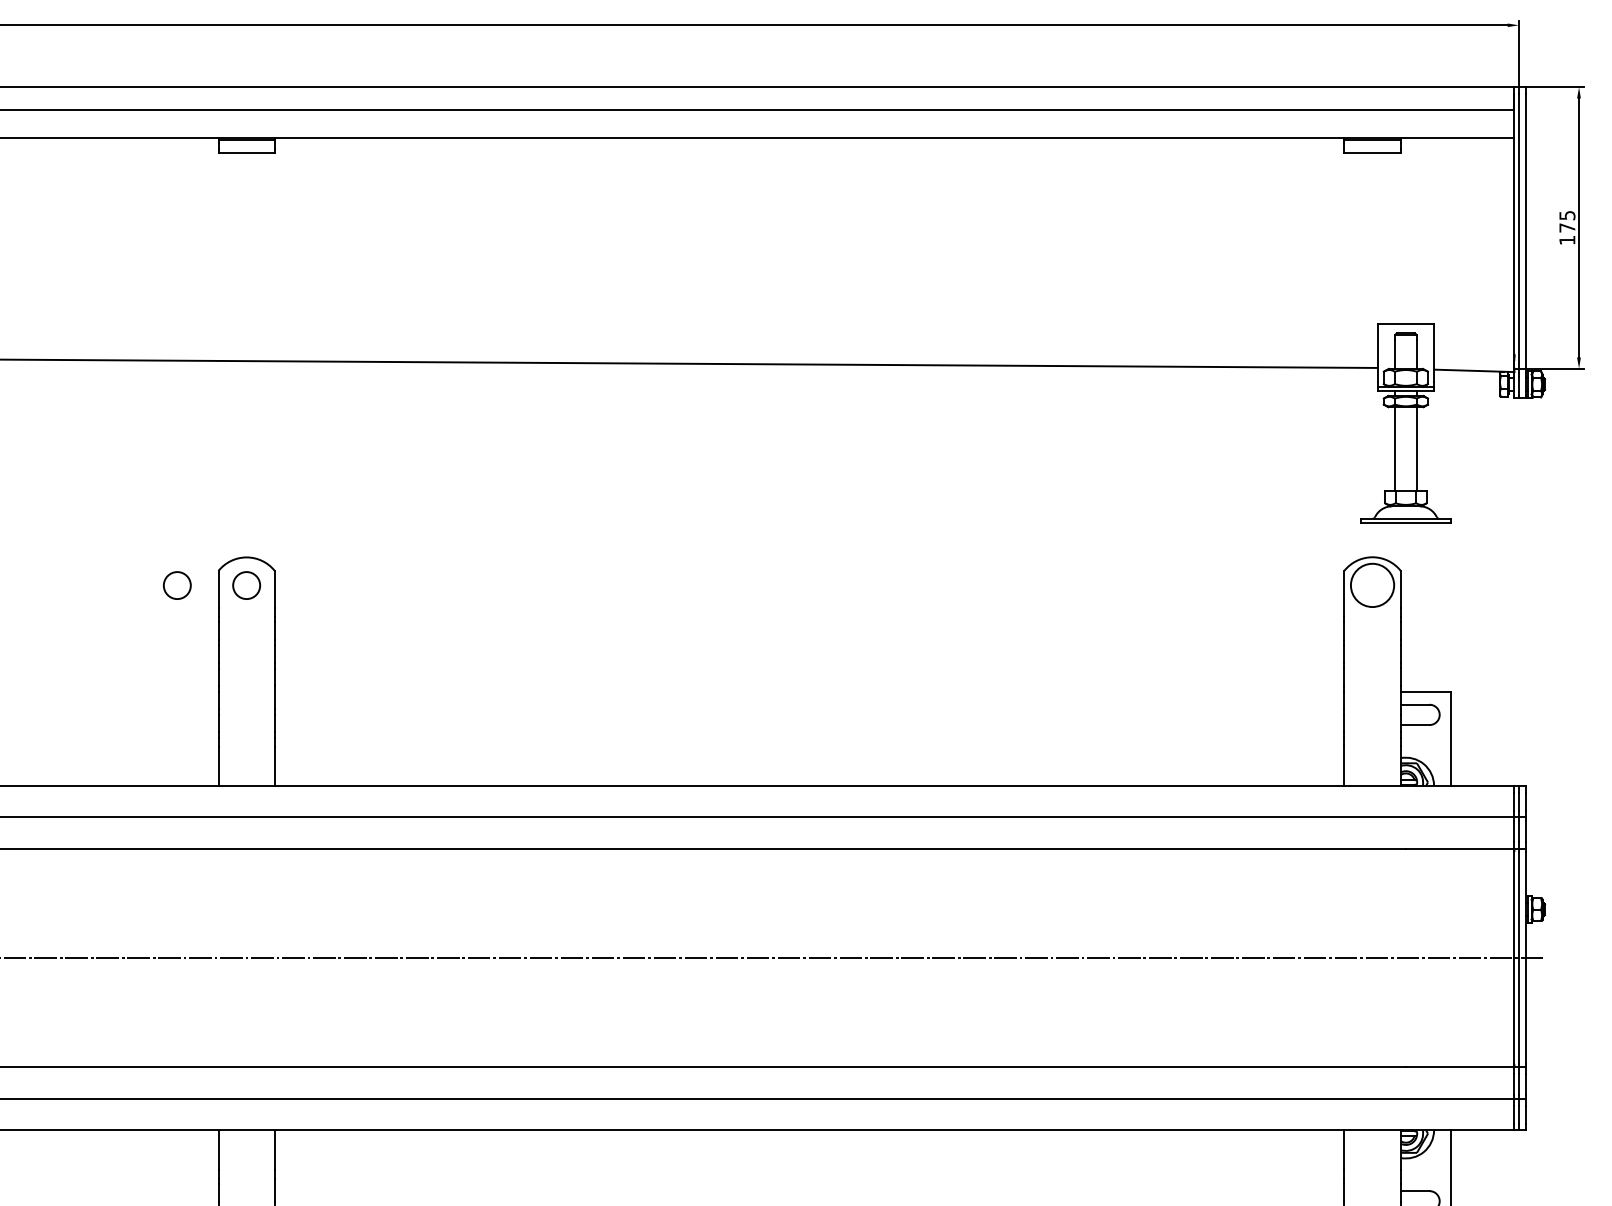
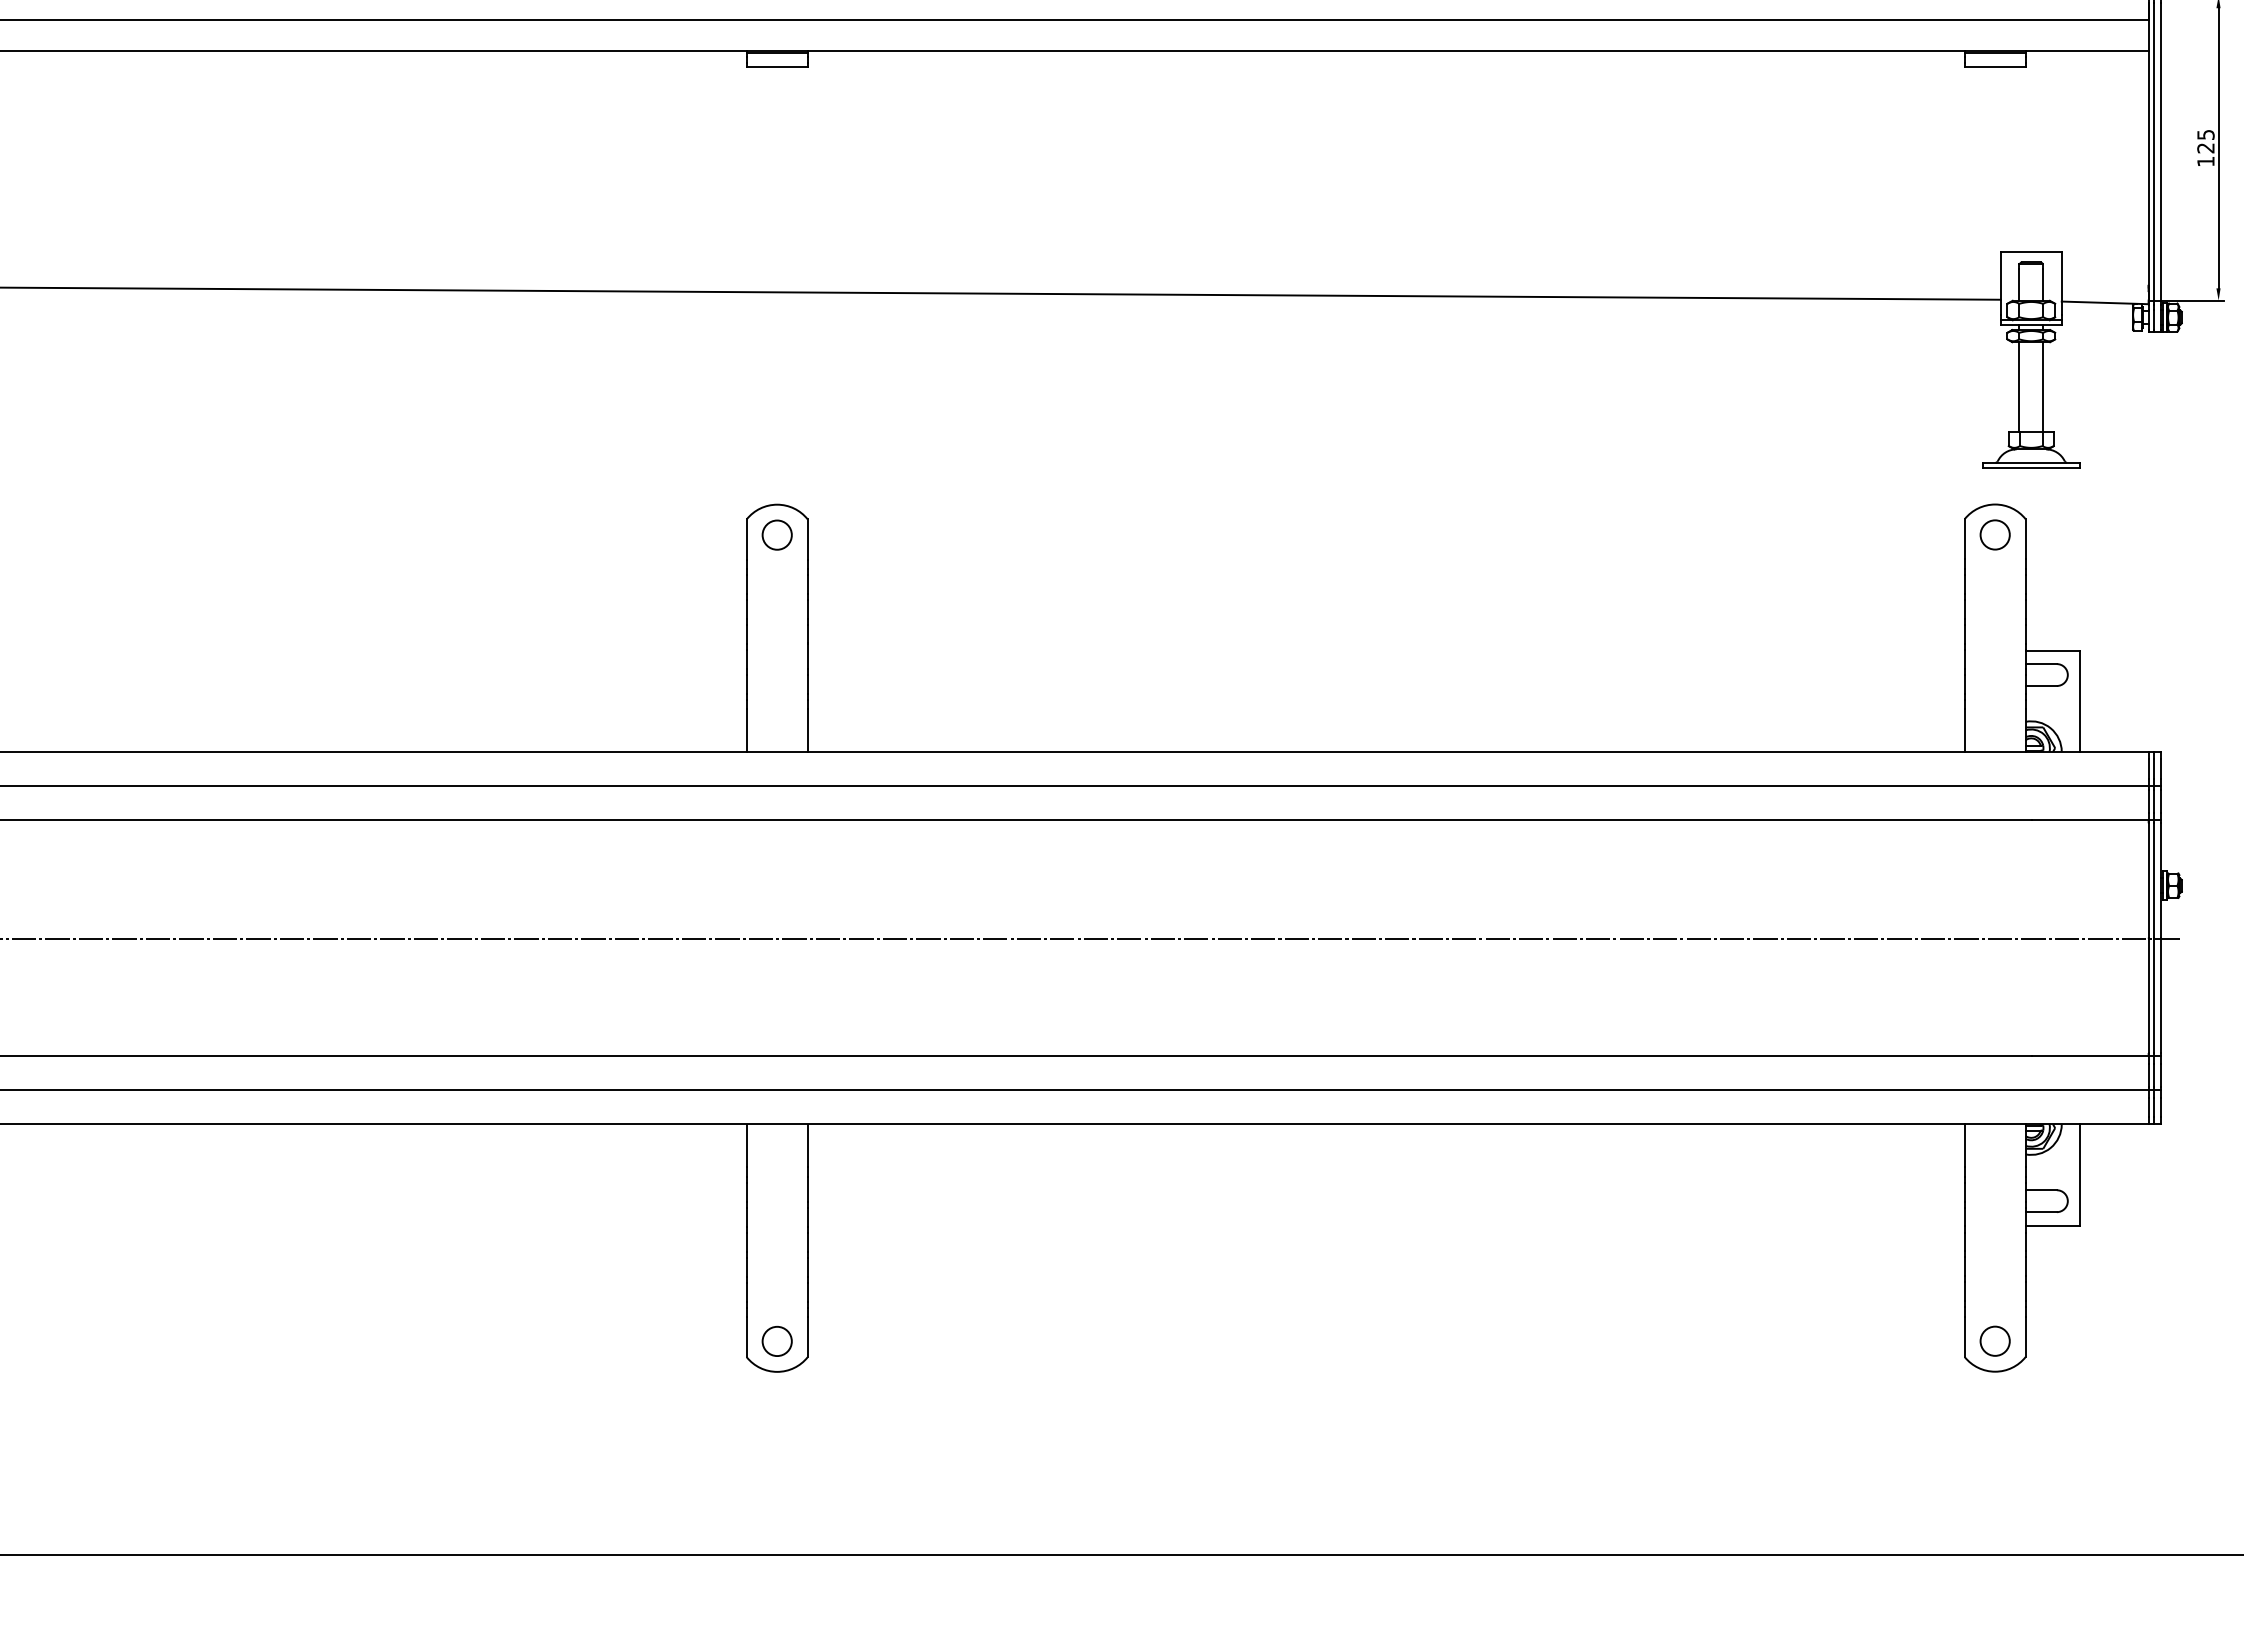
text: (1566, 228) -> (2205, 148), 175 -> 125
circle: (176, 584) -> (701, 534), removed
circle: (1371, 584) -> (1994, 534), size x0.62

